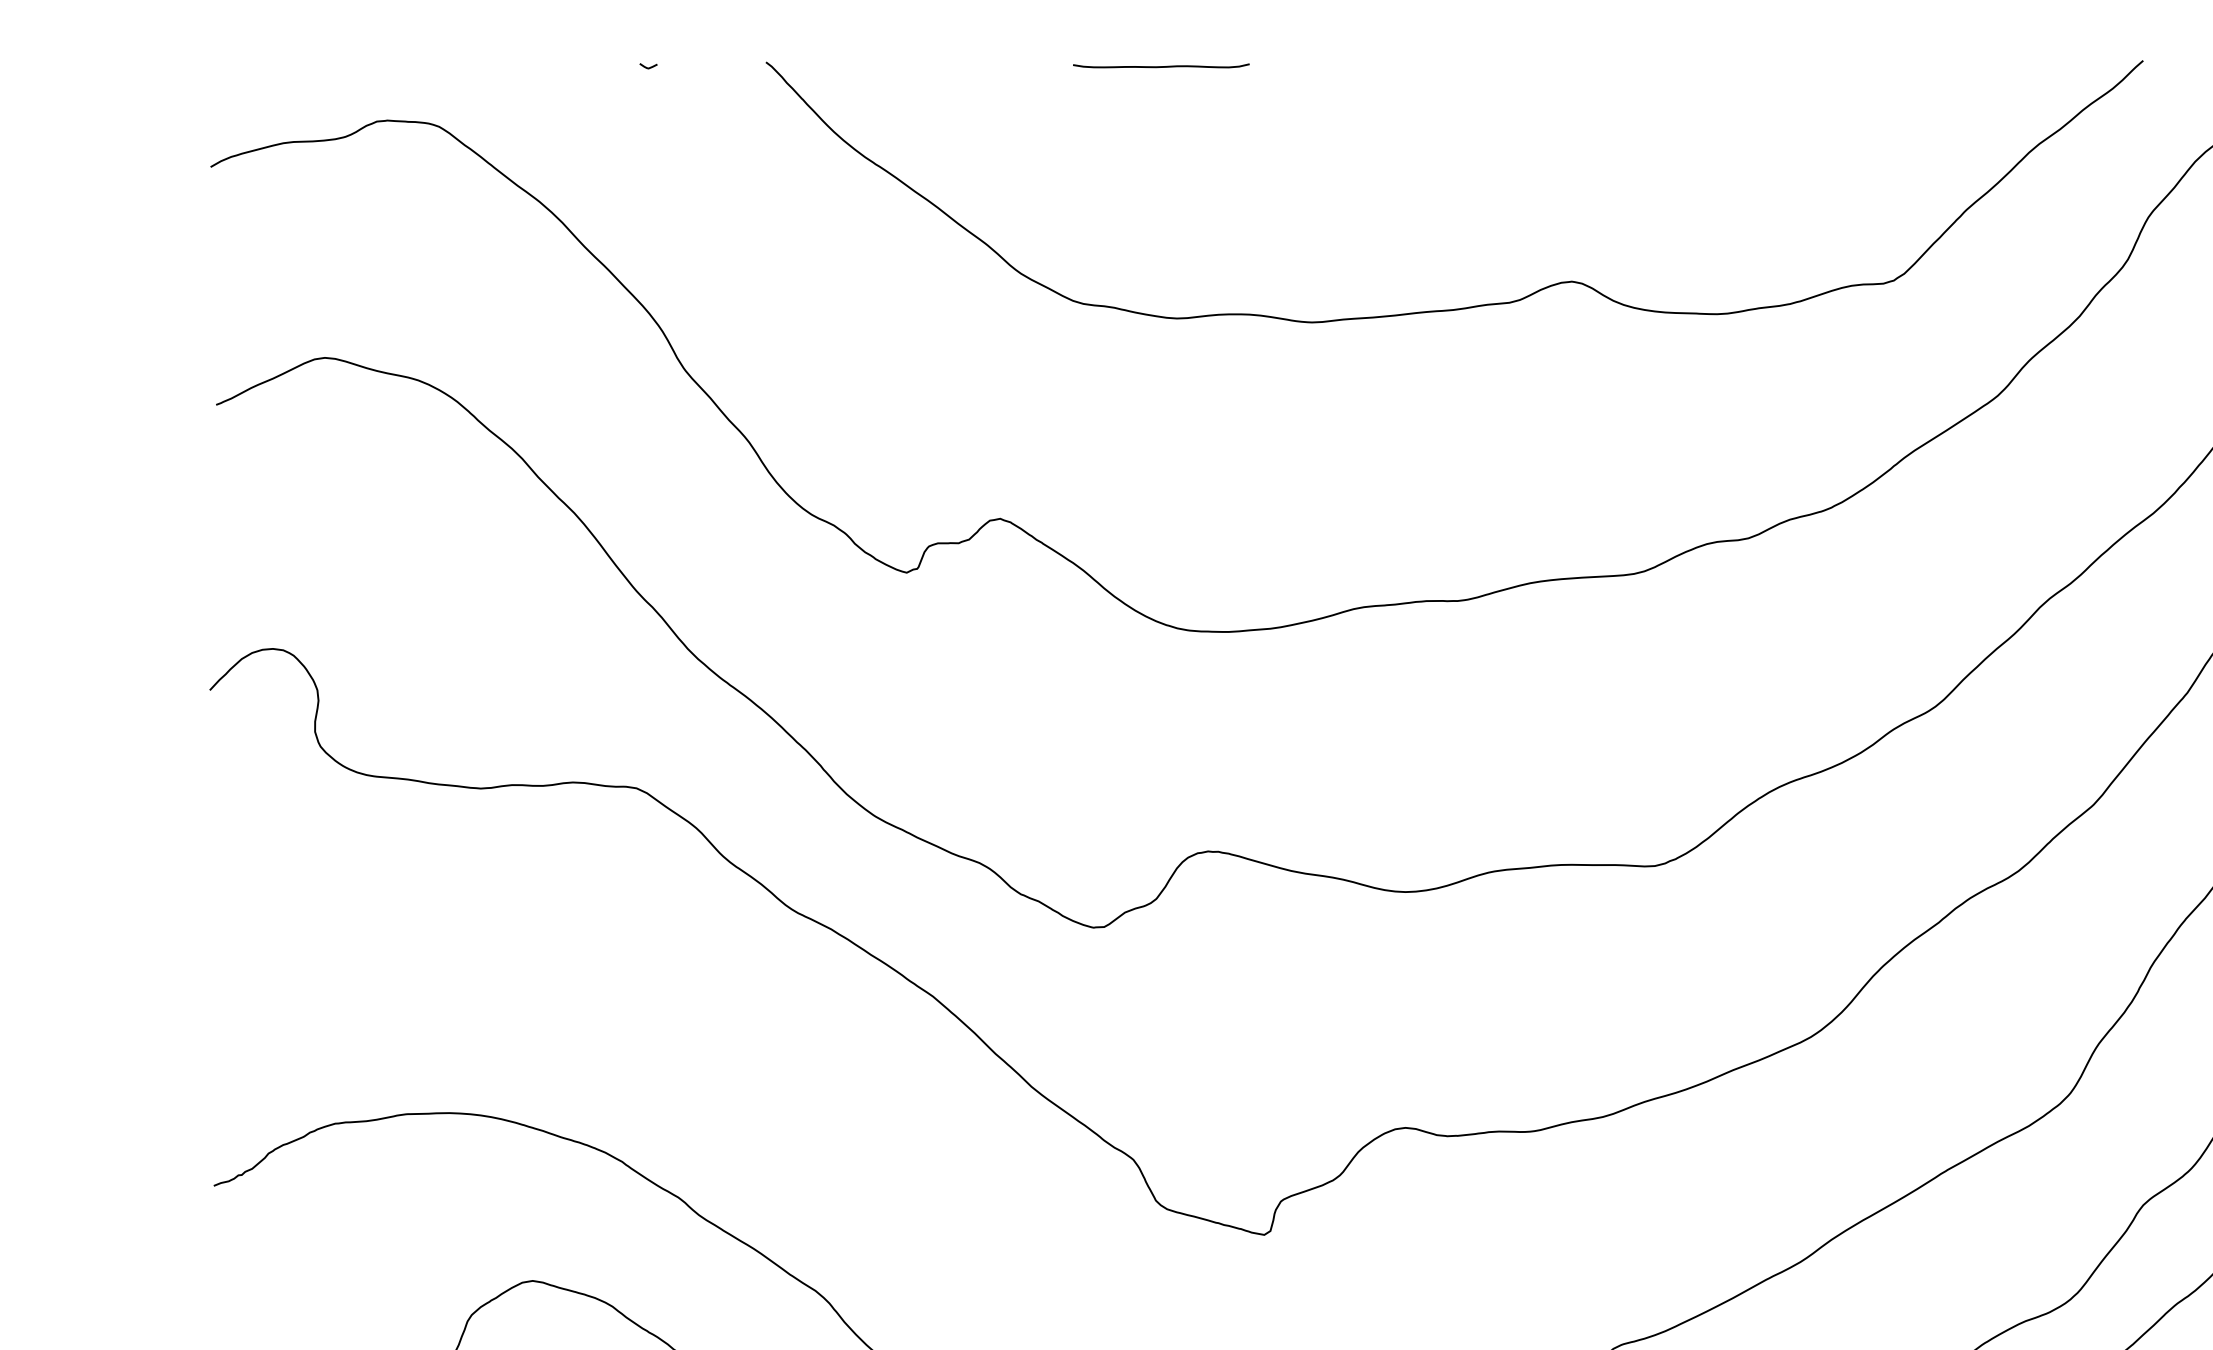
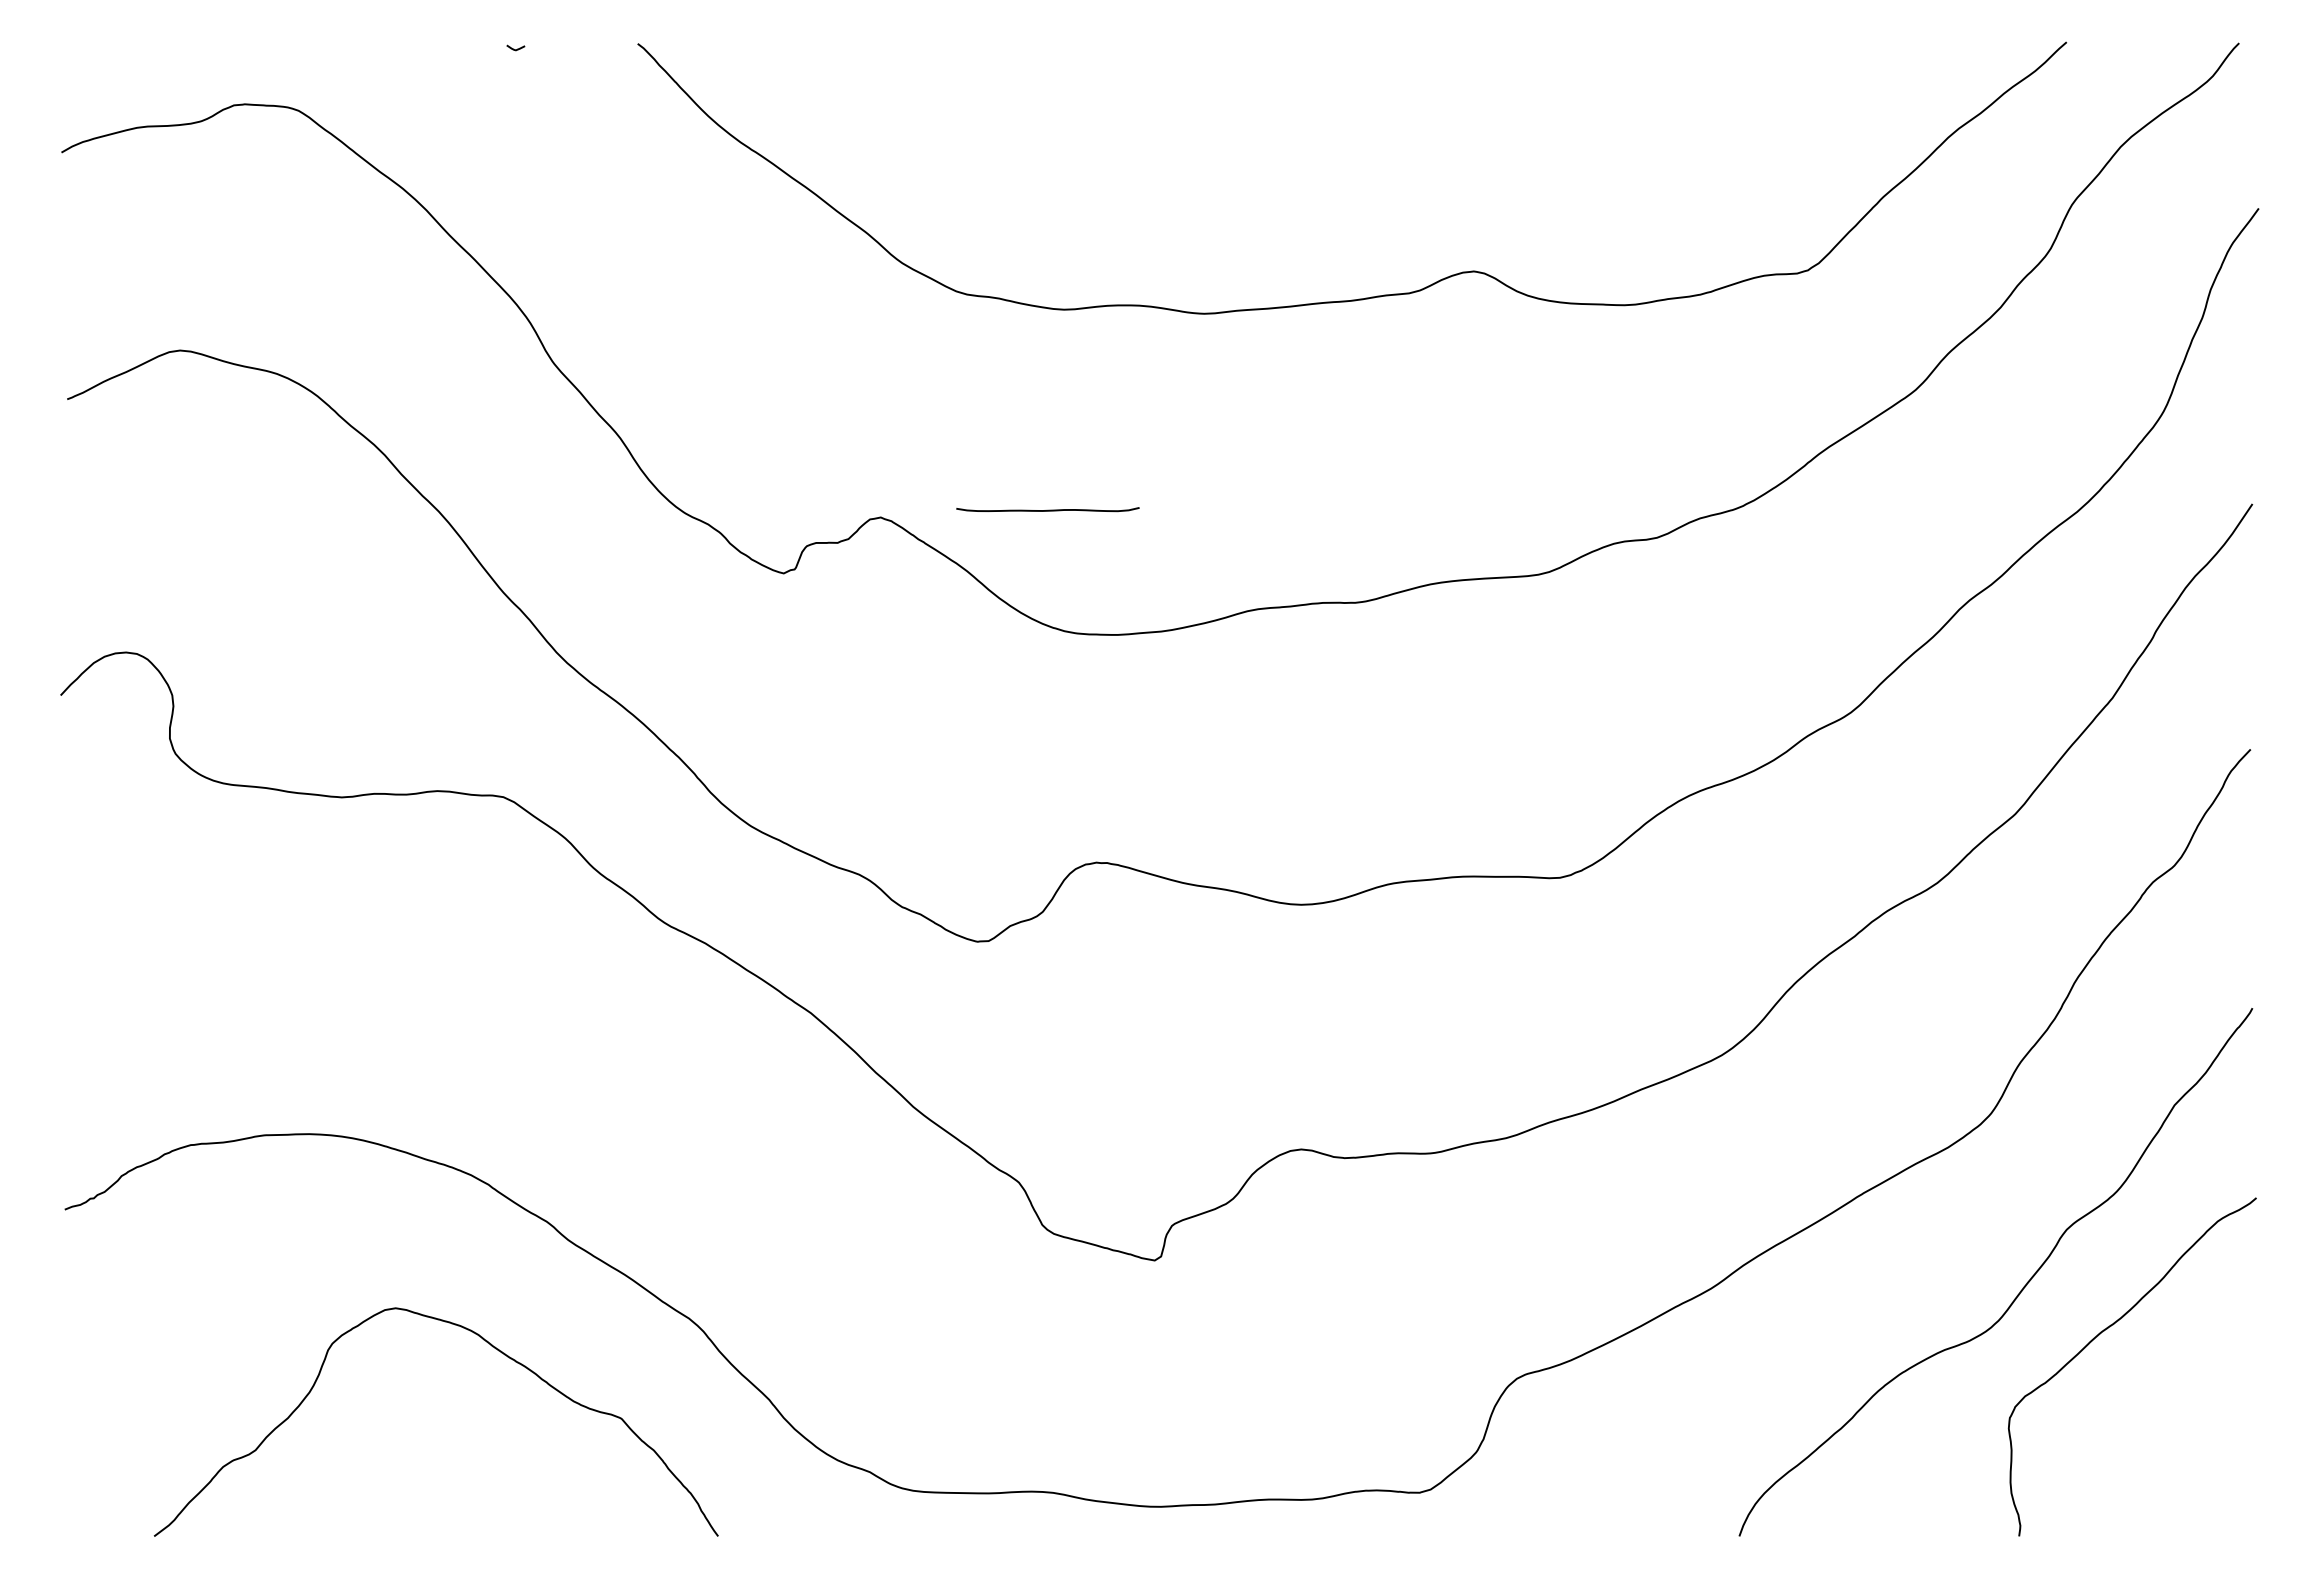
curve: (1160, 65) -> (1047, 509), moved

